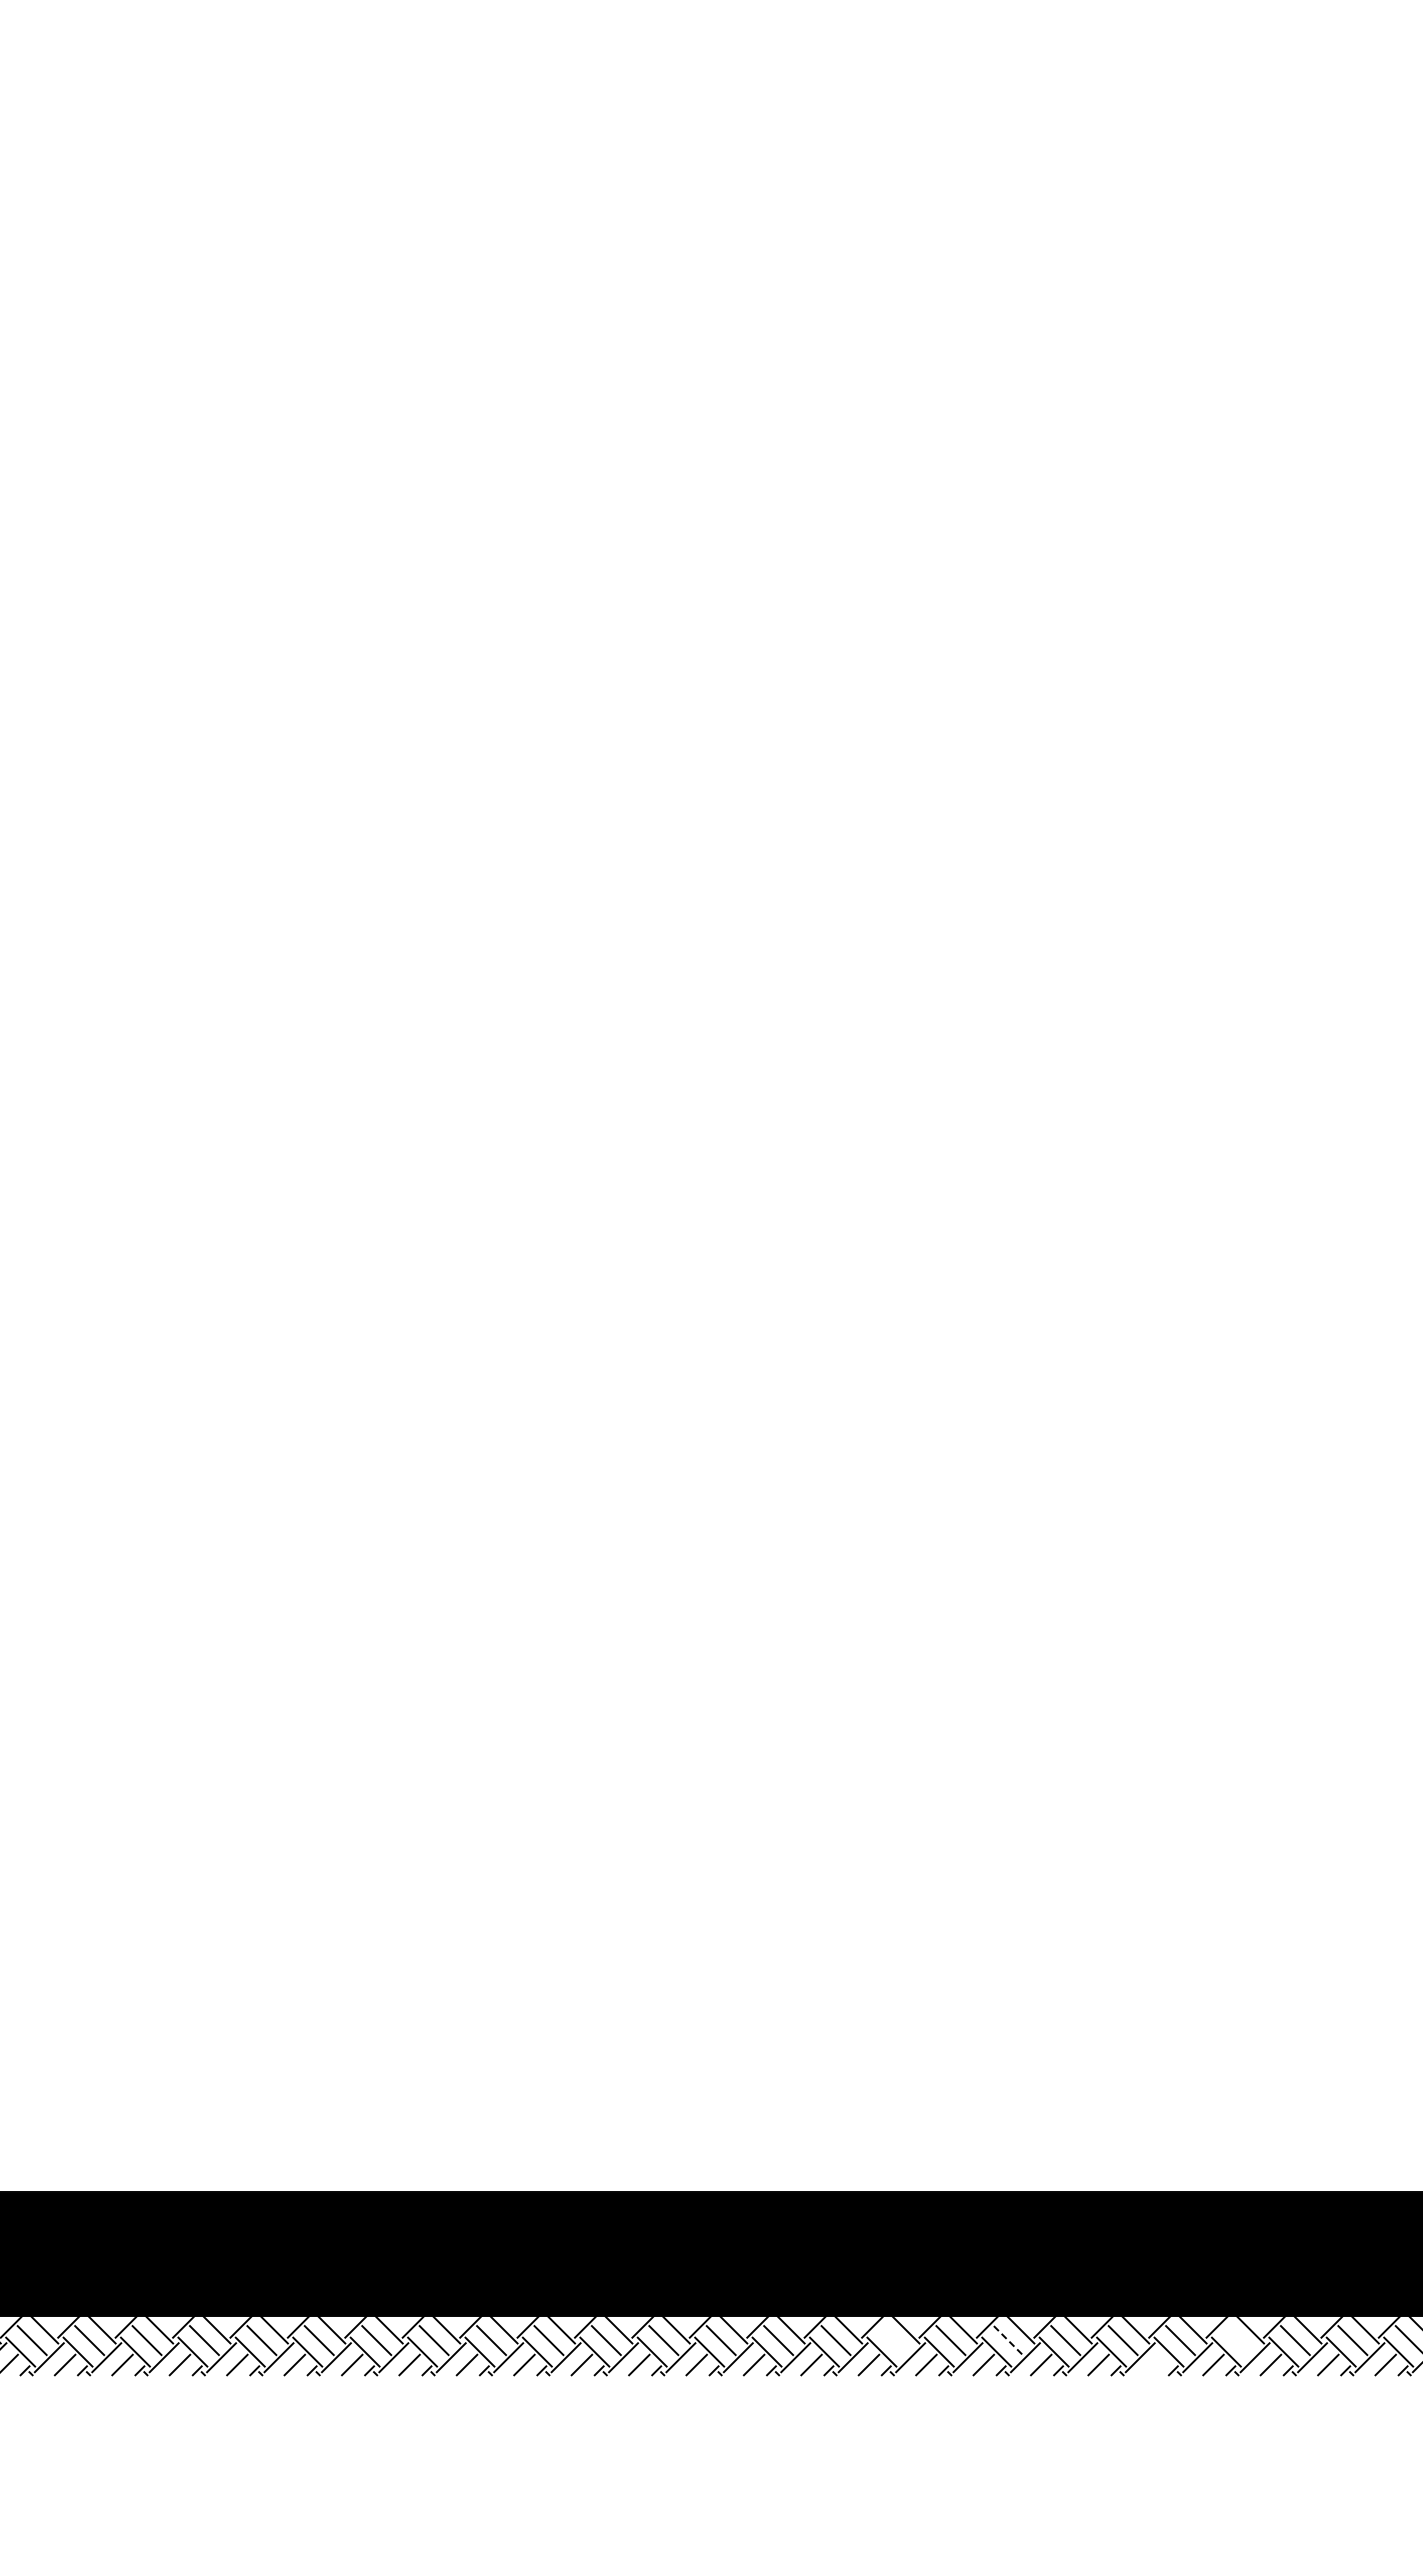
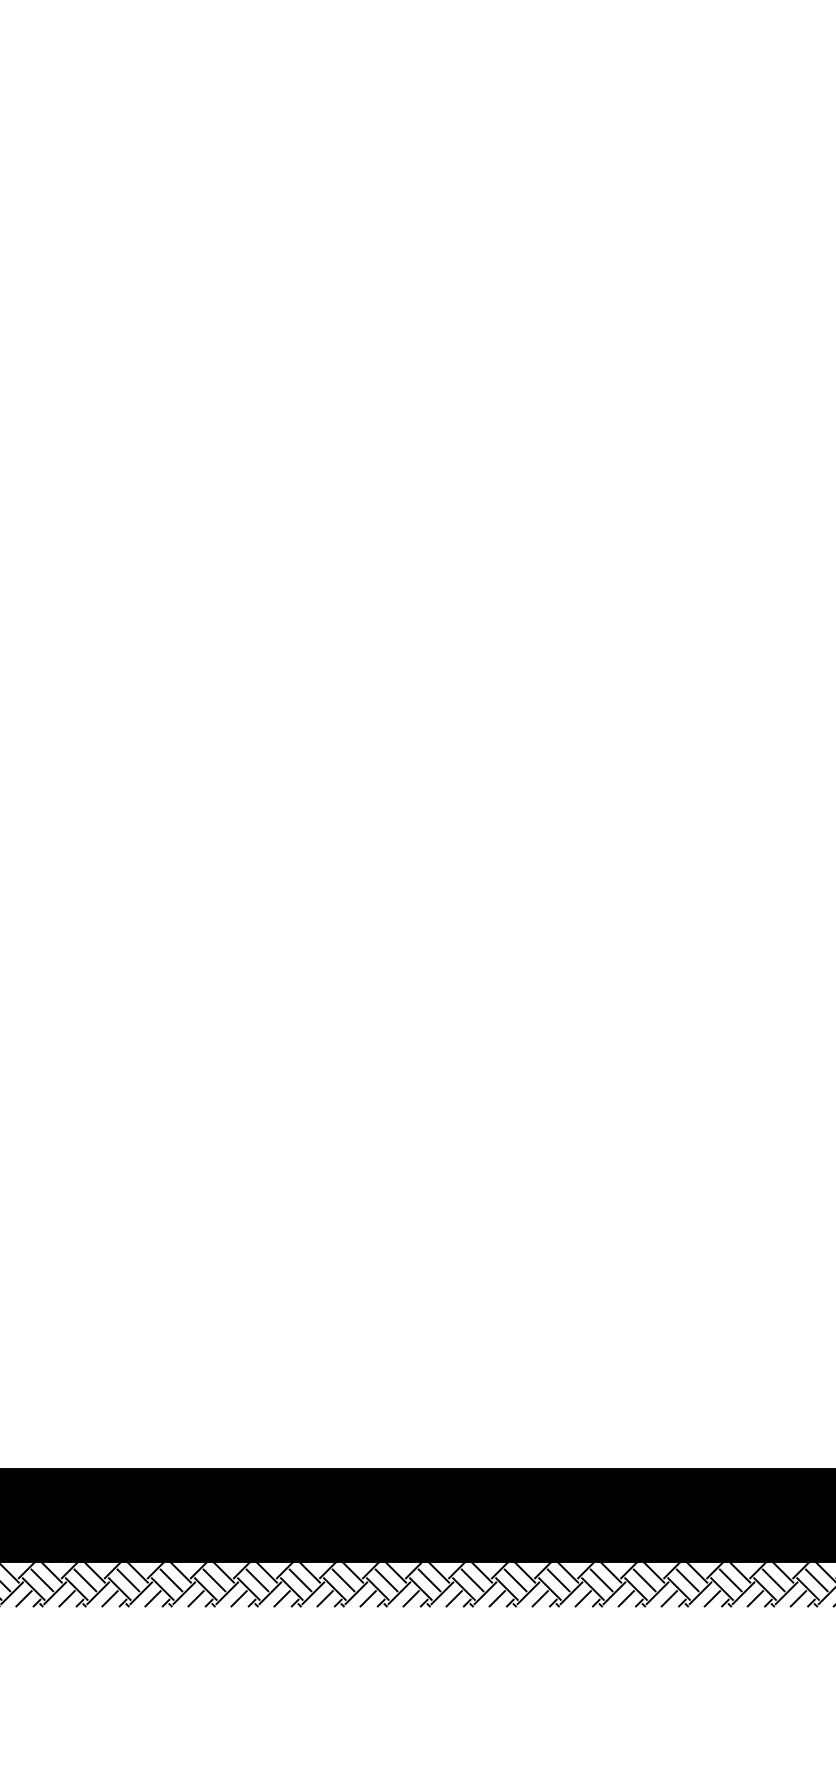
line: (893, 2340) -> (472, 1580), added
line: (1008, 2340) -> (558, 1580), dashed -> solid
line: (1237, 2340) -> (730, 1580), added
line: (1155, 2364) -> (668, 1598), added

